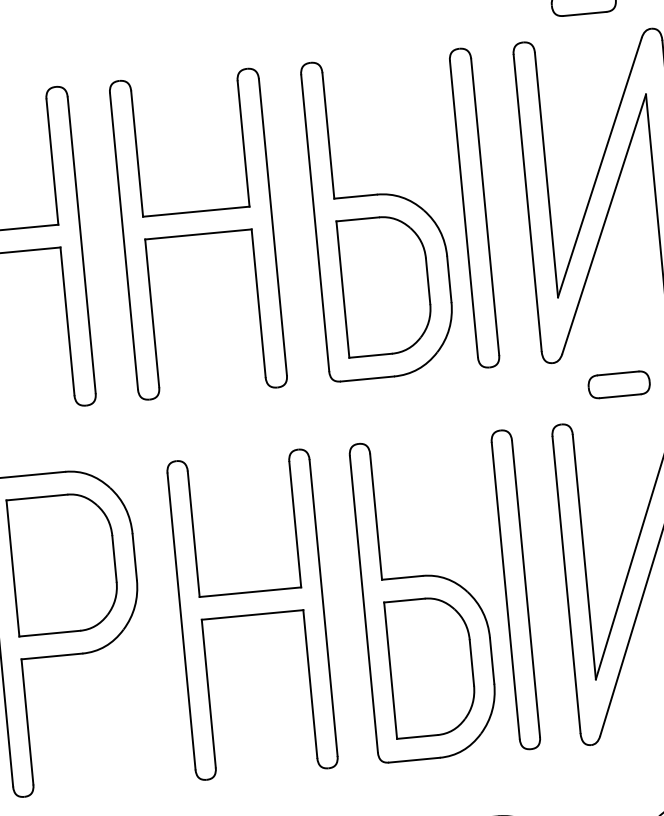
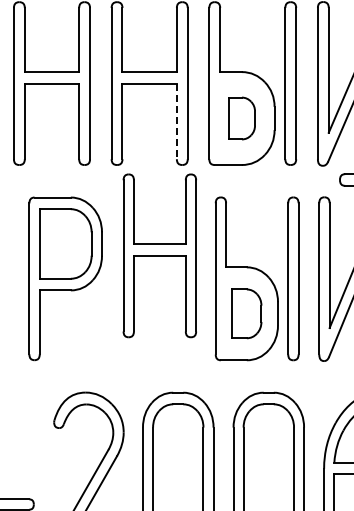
part: (384, 285) -> (241, 118), size x0.6
line: (257, 303) -> (176, 121), solid -> dashed
part: (251, 614) -> (159, 255), moved
part: (430, 666) -> (246, 313), size x0.7

